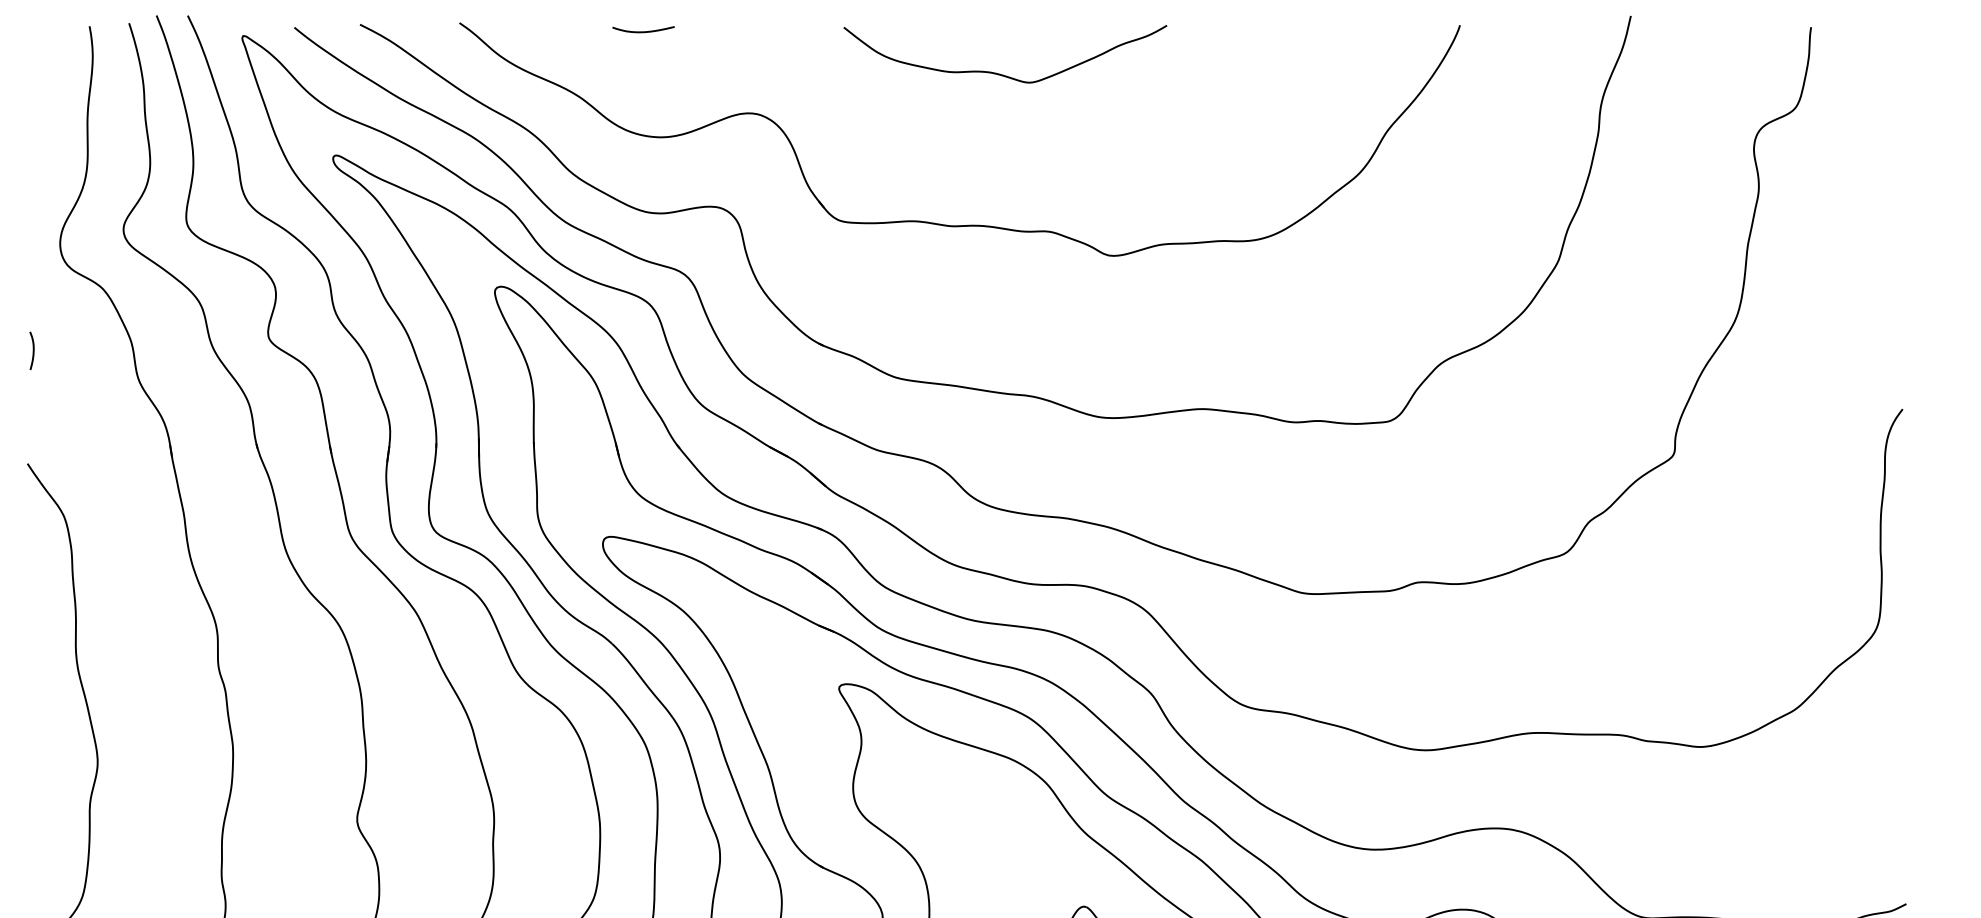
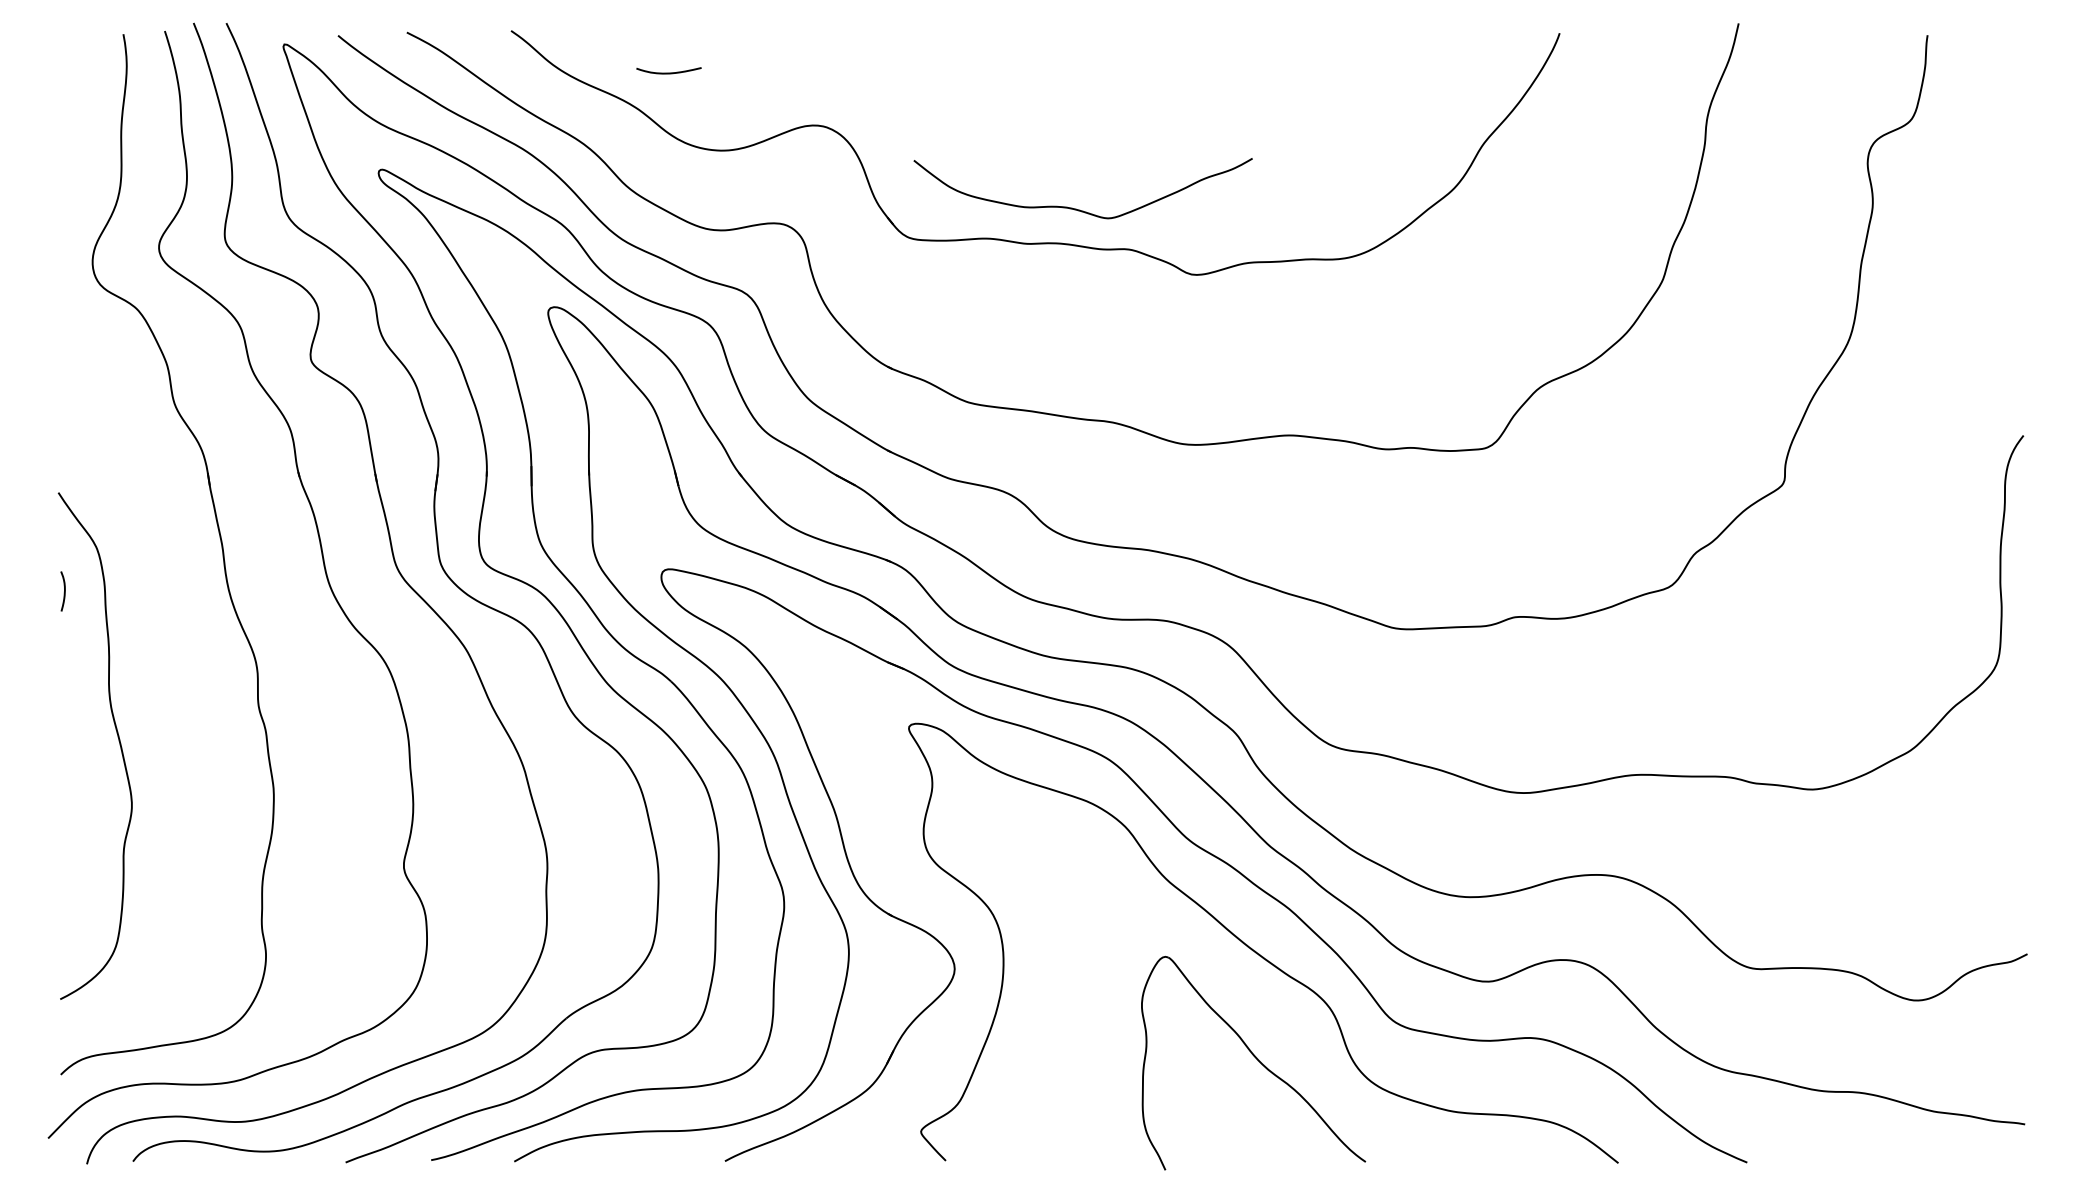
curve: (643, 31) -> (668, 72), moved
curve: (999, 73) -> (1076, 208), moved
curve: (33, 350) -> (64, 591), moved

